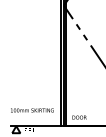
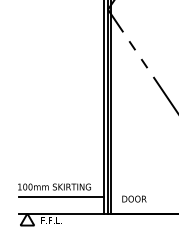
line: (36, 116) -> (61, 197), added

